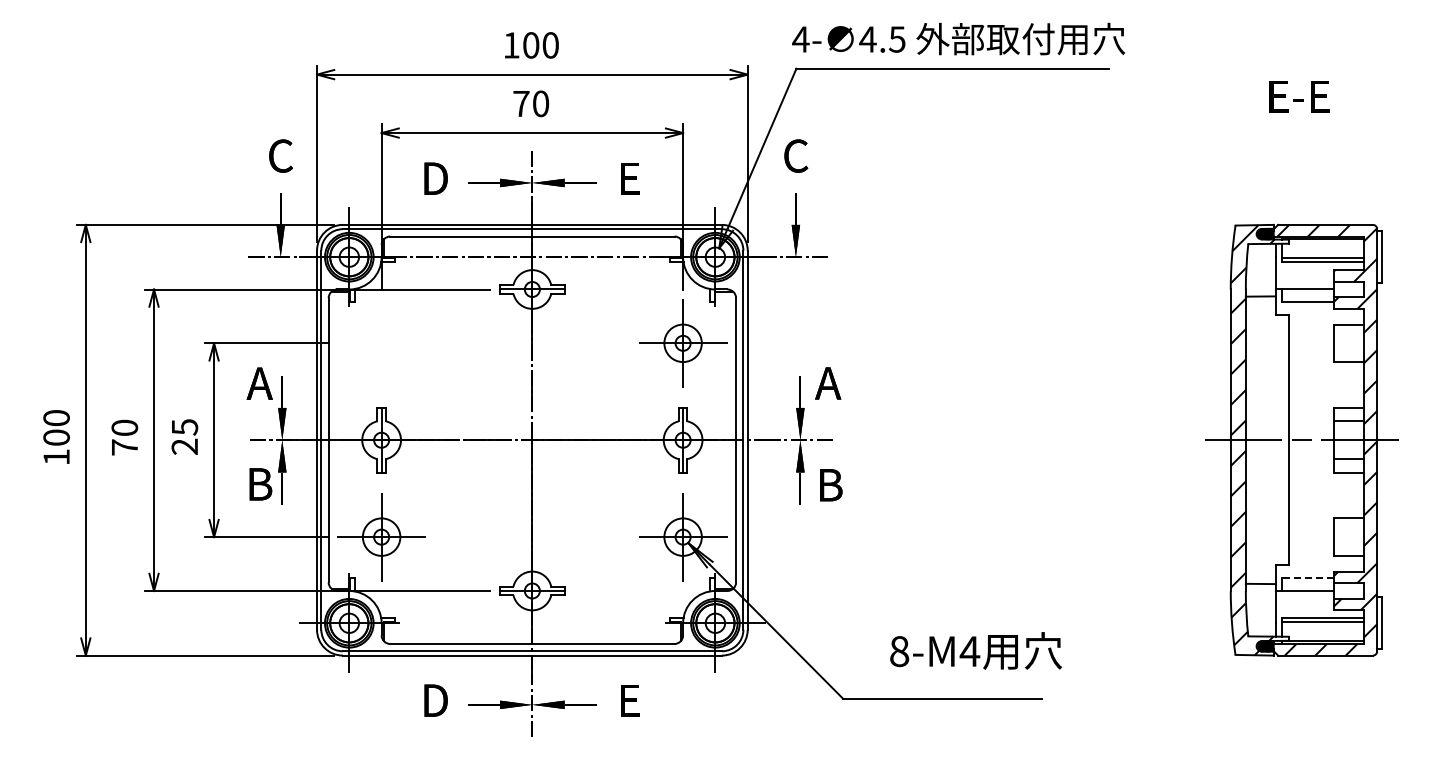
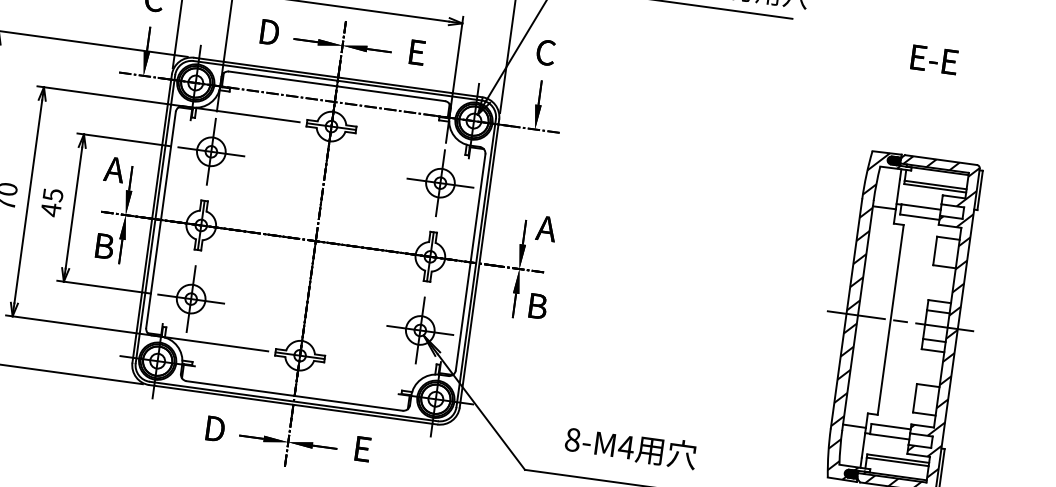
part: (381, 343) -> (211, 151), added
text: (184, 446) -> (50, 209), 25 -> 45
line: (1308, 578) -> (891, 427), dashed -> solid

